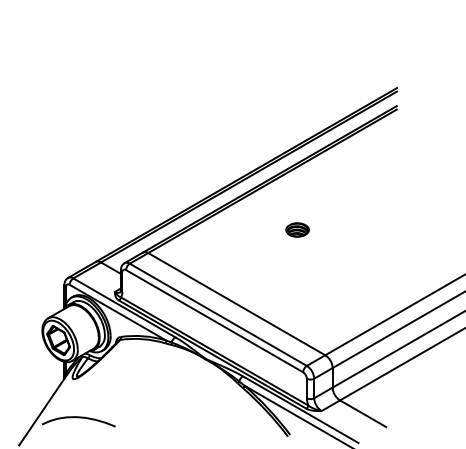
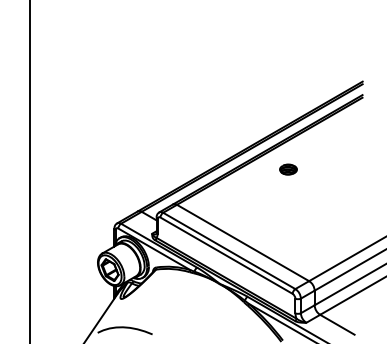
part: (297, 229) -> (288, 169), moved

